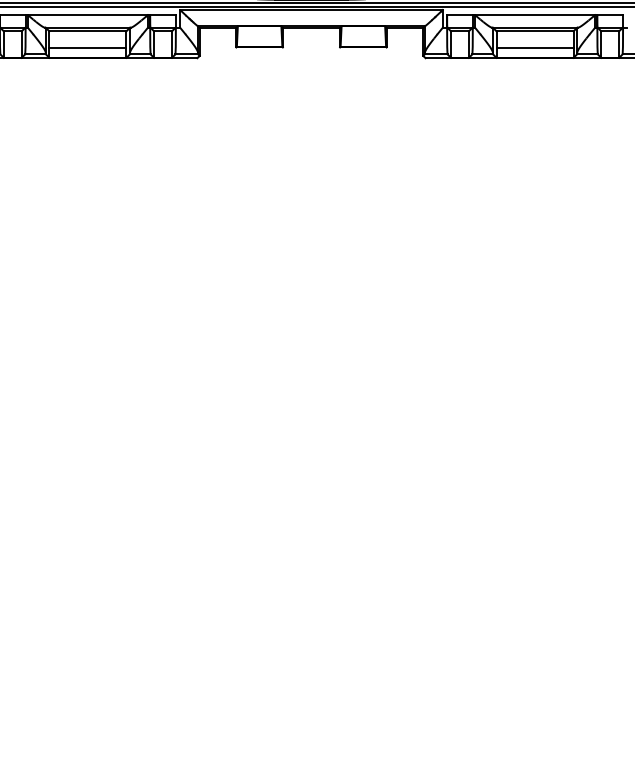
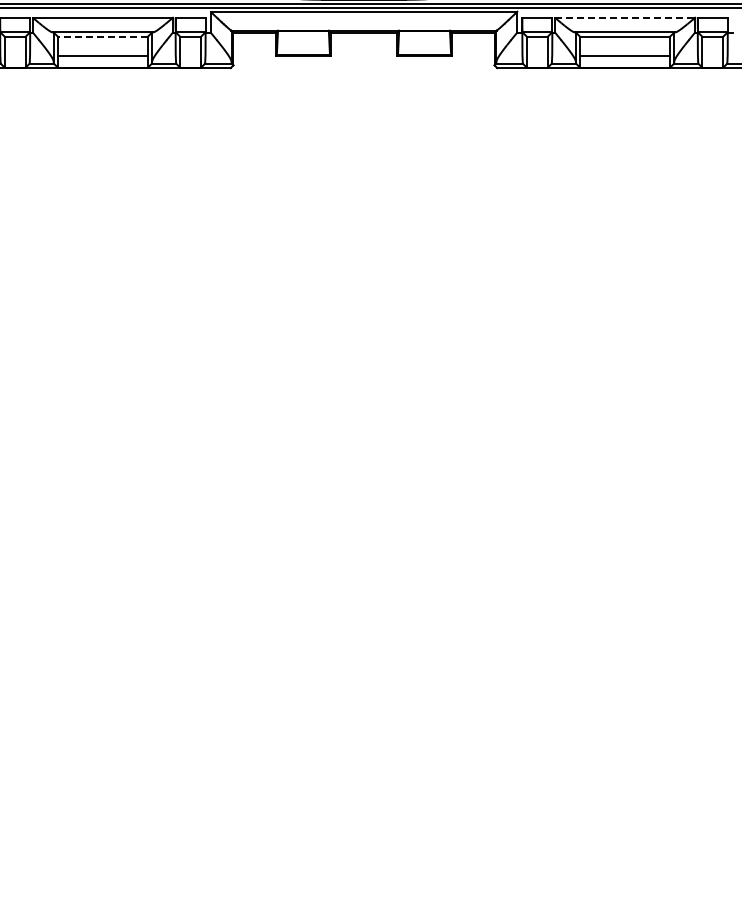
line: (535, 14) -> (625, 17), solid -> dashed
line: (87, 31) -> (102, 36), solid -> dashed

